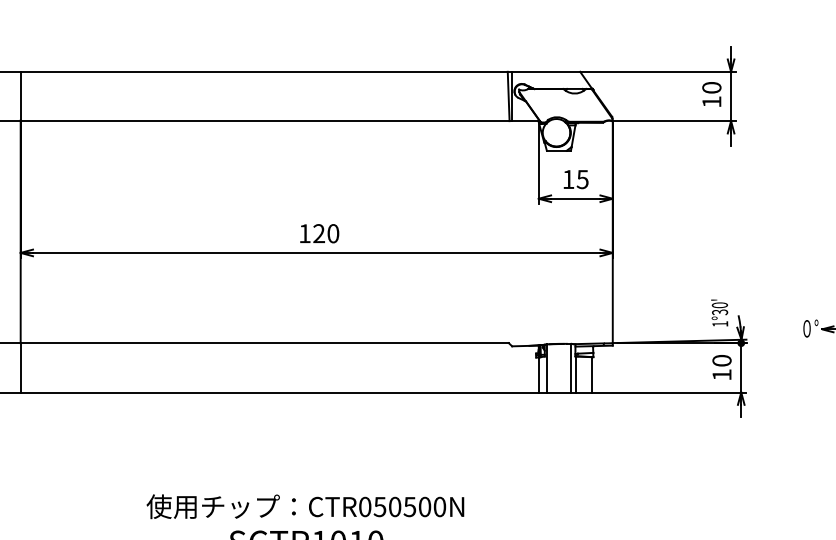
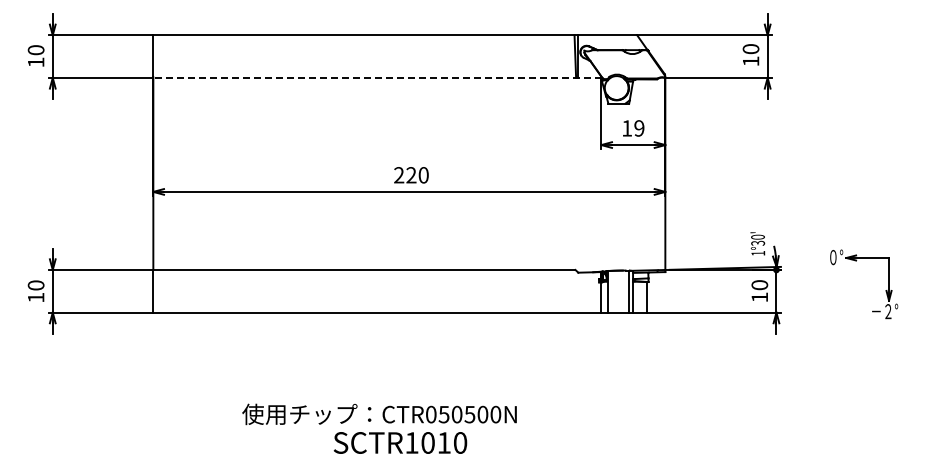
line: (279, 120) -> (377, 77), solid -> dashed
text: (582, 179) -> (639, 128), 15 -> 19
text: (305, 233) -> (399, 175), 120 -> 220
text: (305, 506) -> (379, 414), moved

